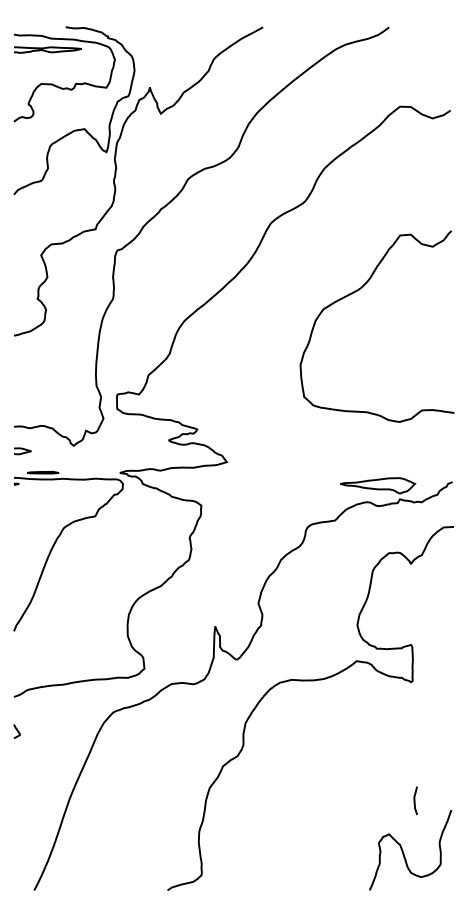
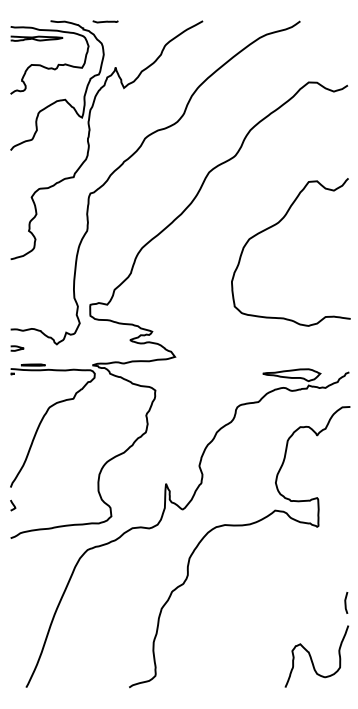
curve: (136, 27) -> (105, 21), added
curve: (16, 730) -> (12, 504), moved
curve: (415, 800) -> (346, 602), moved

